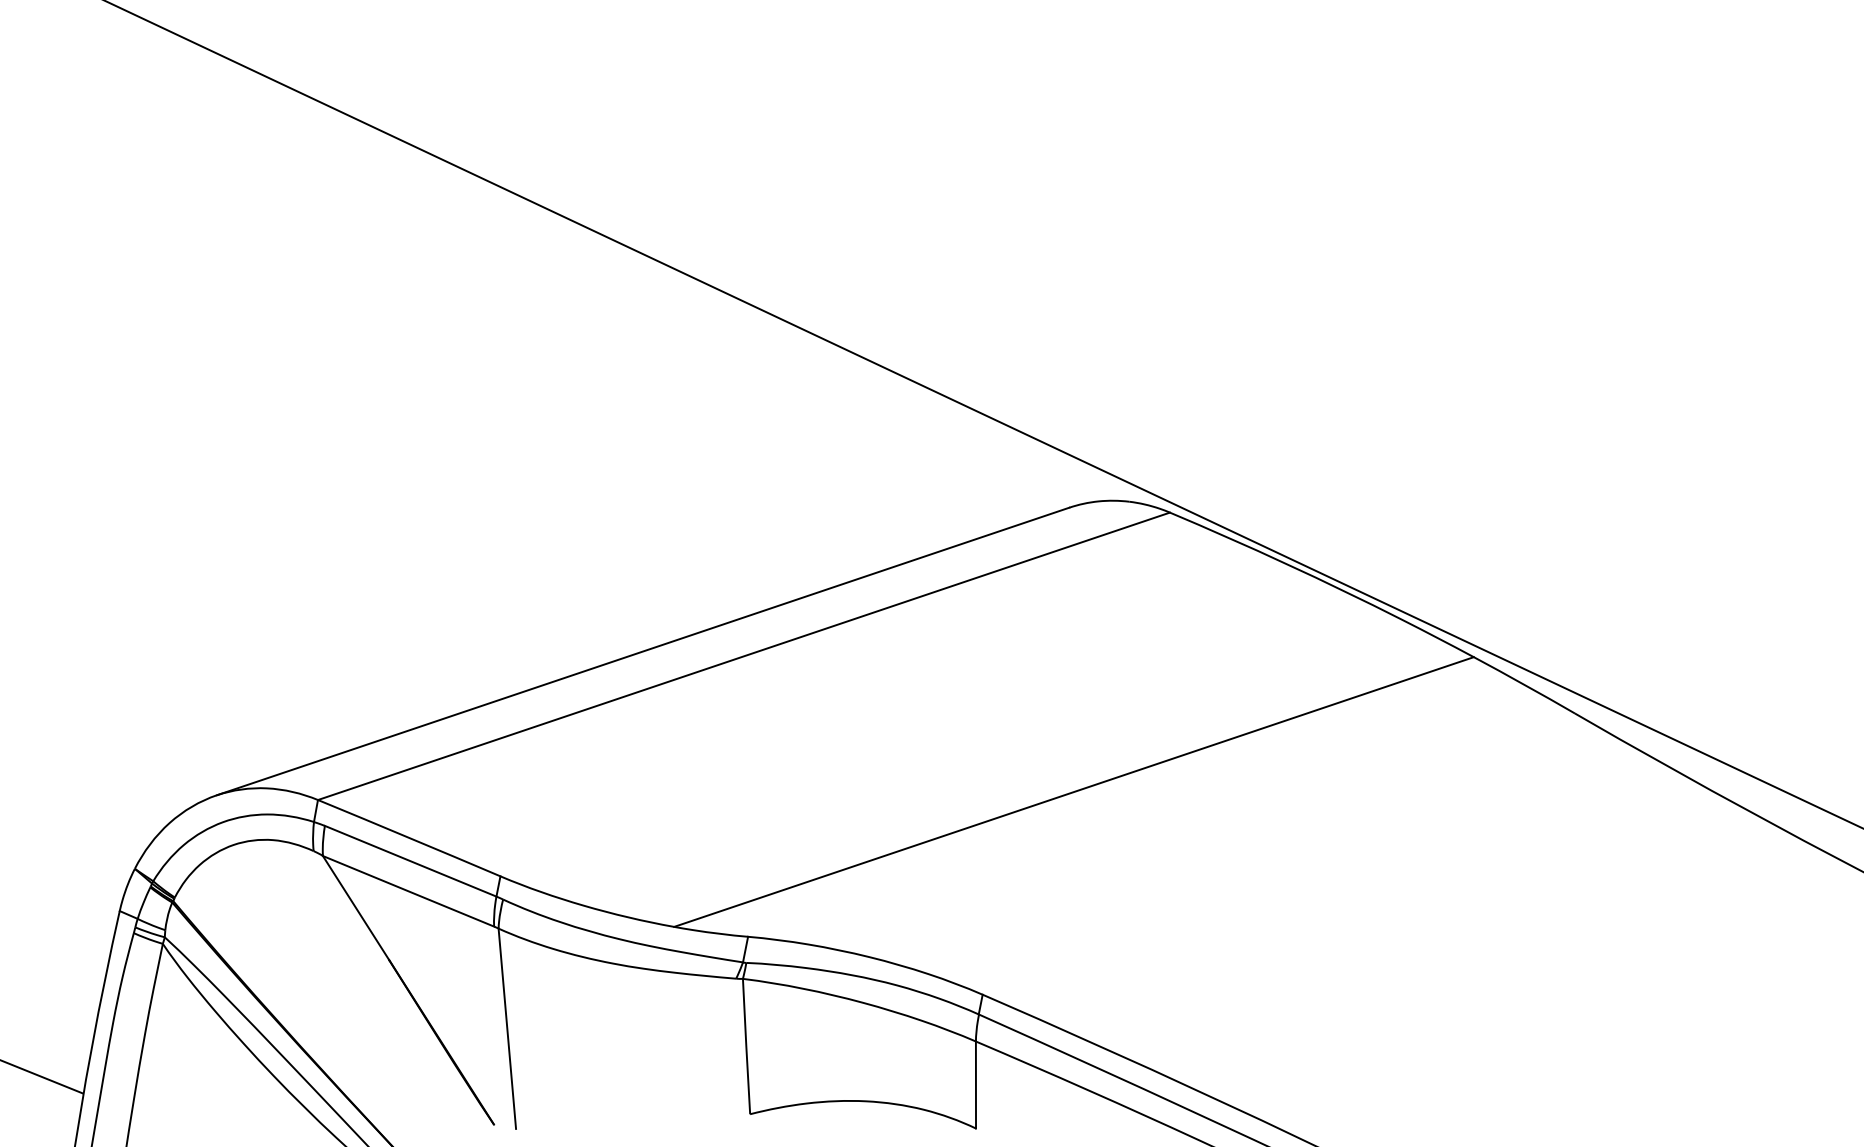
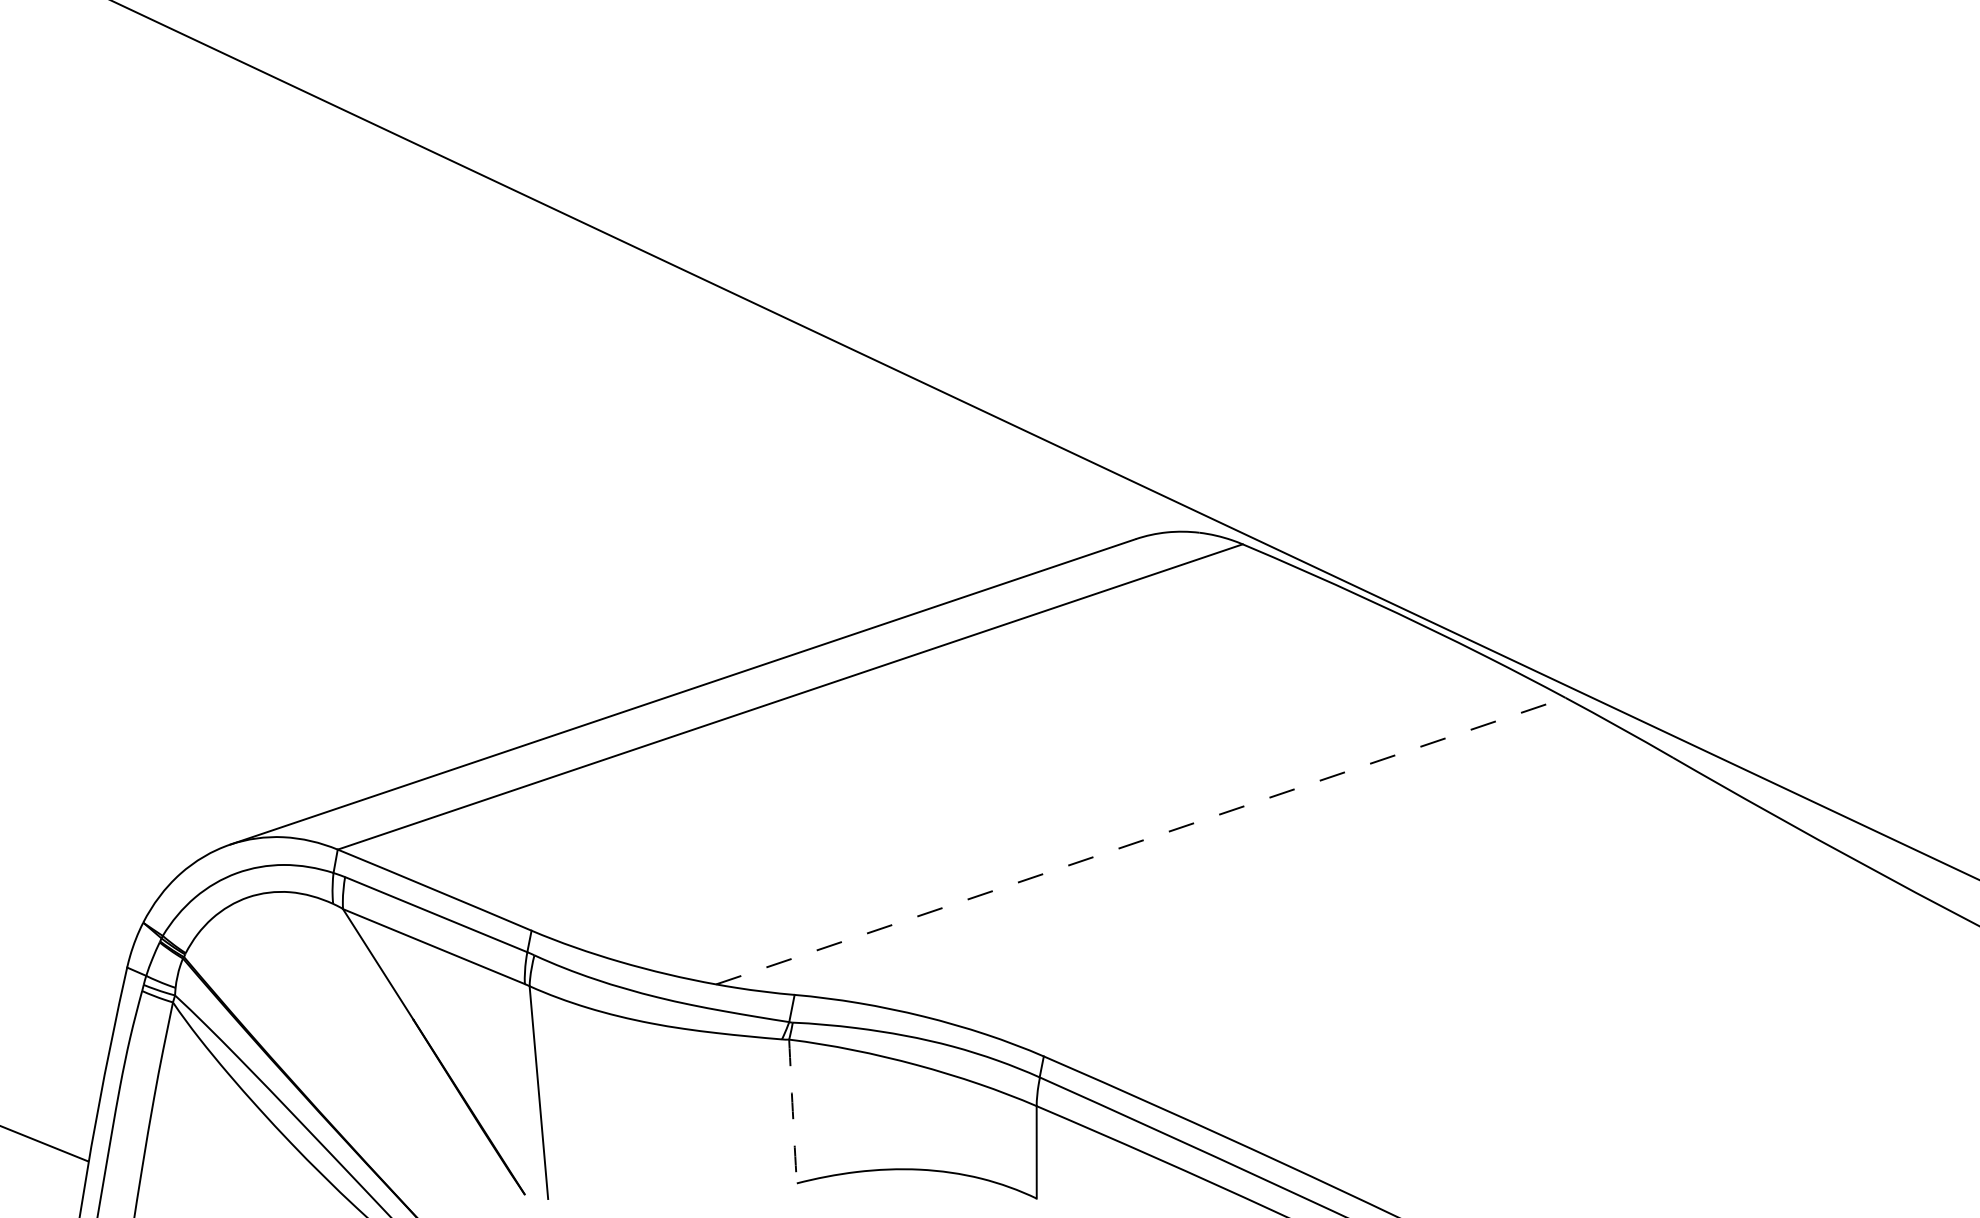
line: (1074, 791) -> (1141, 840), solid -> dashed
arc: (746, 1046) -> (792, 1111), solid -> dashed

